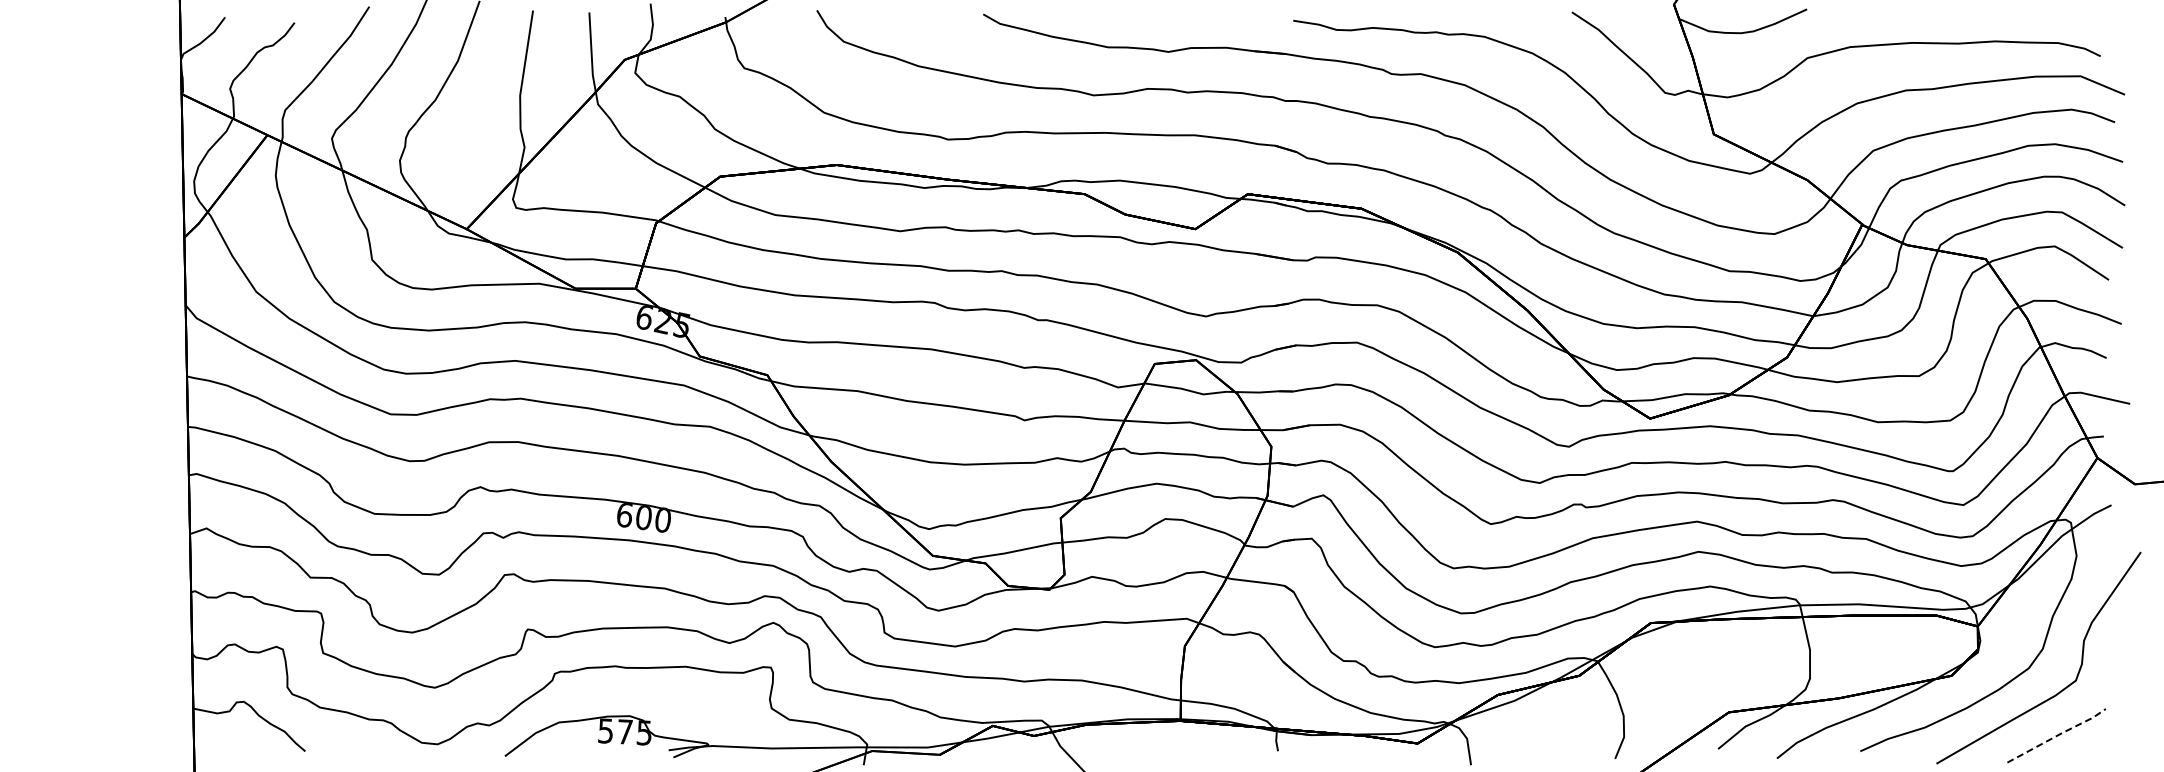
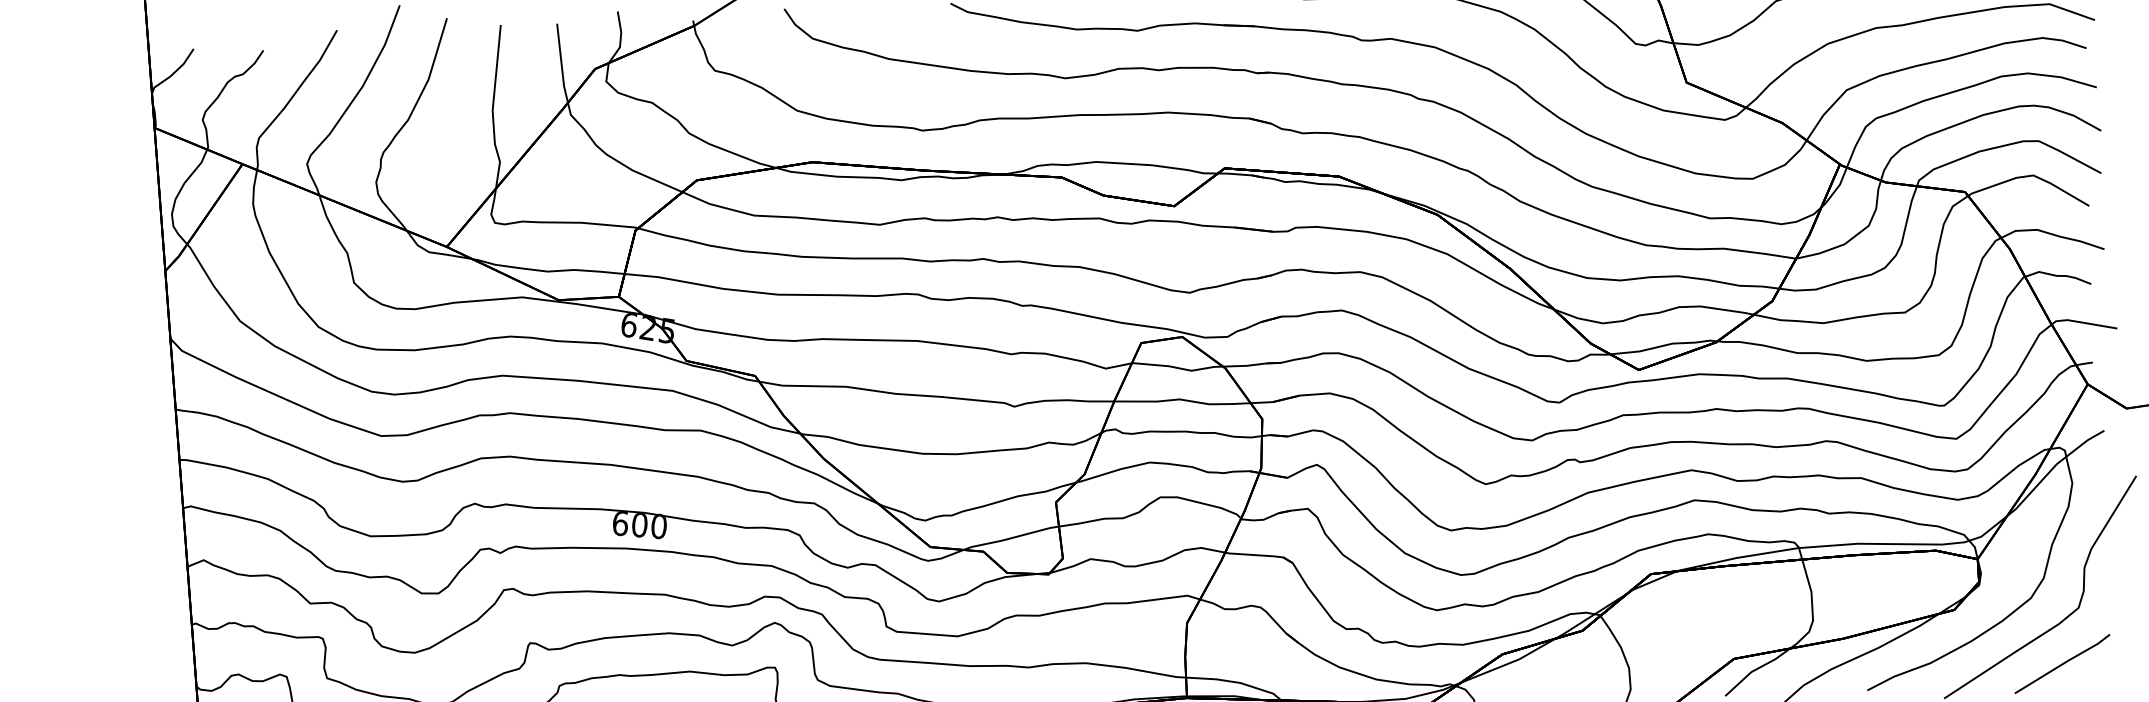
line: (2057, 735) -> (2063, 663), dashed -> solid

